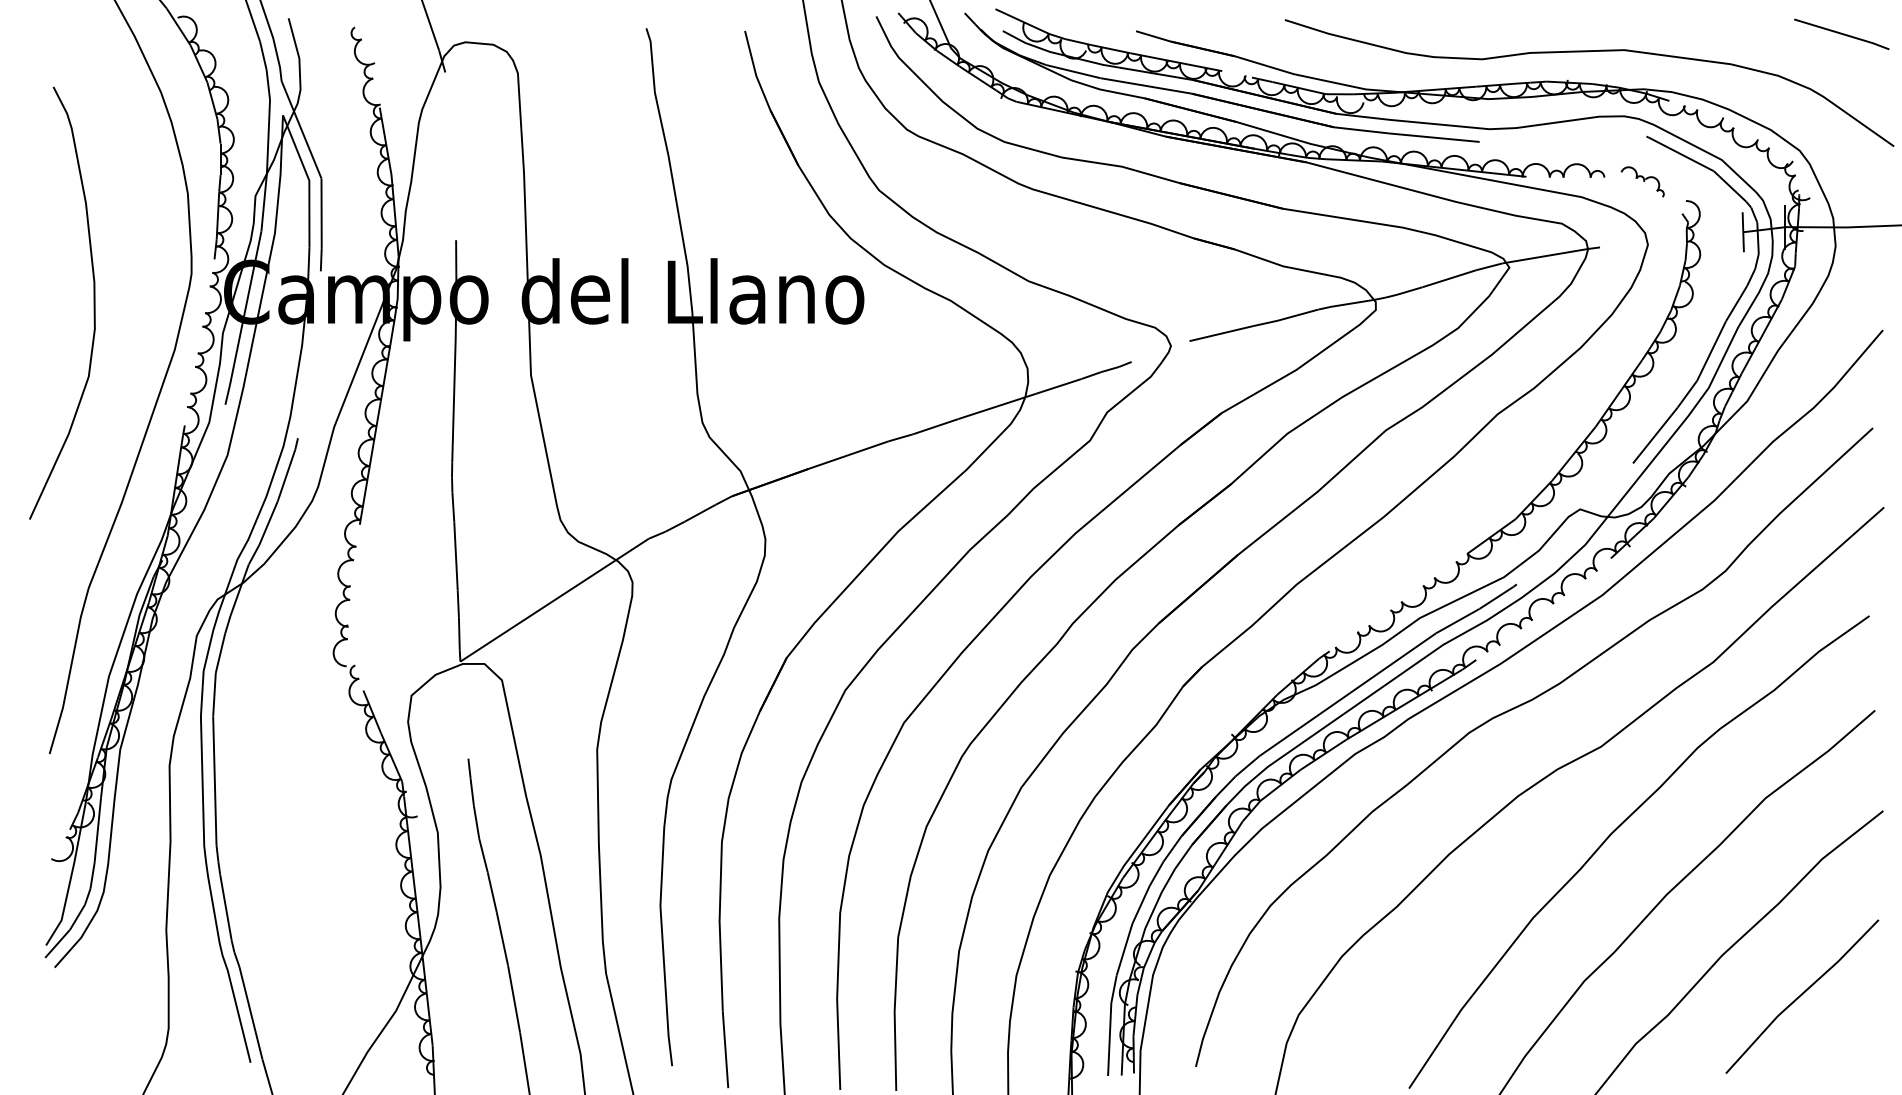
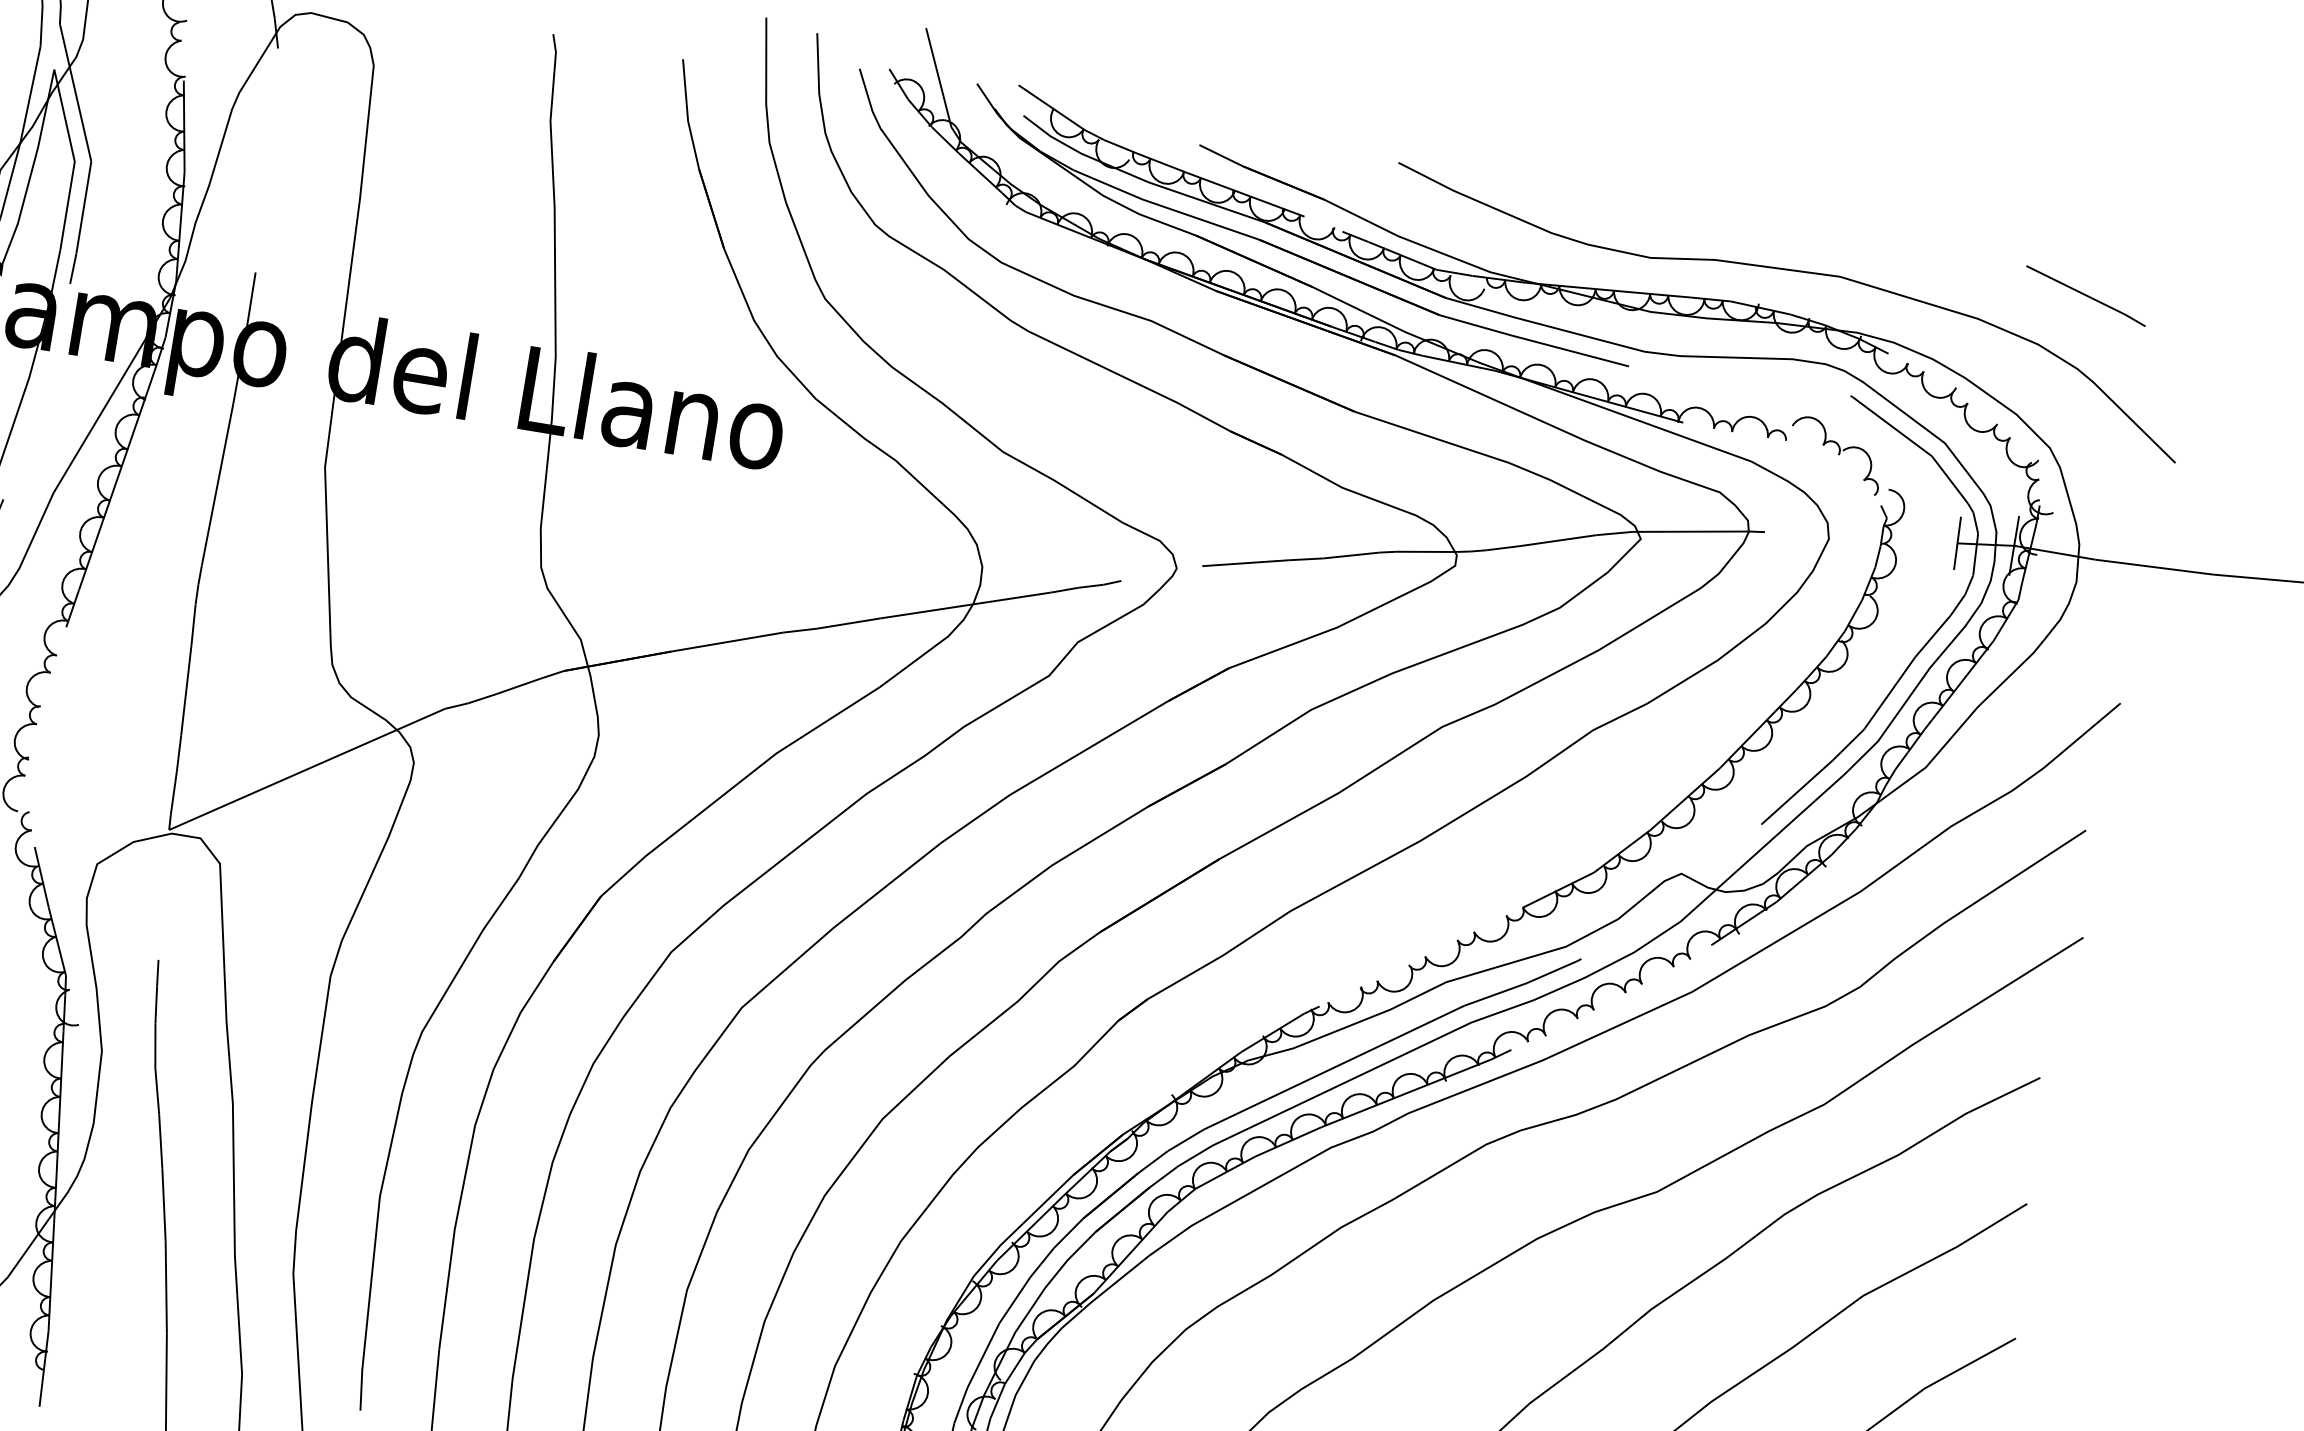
line: (1841, 34) -> (2085, 296), moved
part: (1642, 181) -> (1835, 454), size x1.67

